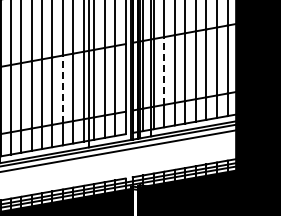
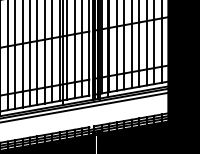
line: (164, 70) -> (117, 50), dashed -> solid
line: (62, 89) -> (44, 63), dashed -> solid

